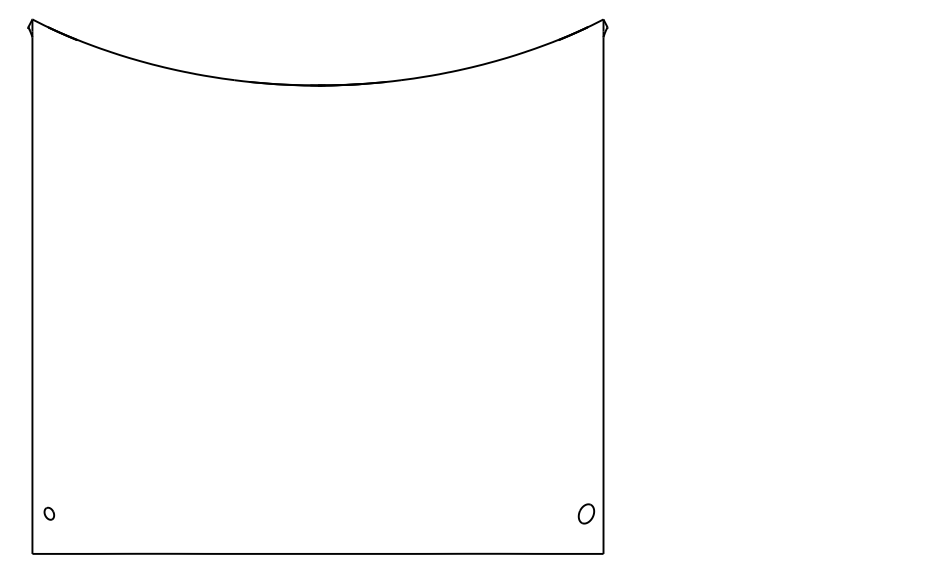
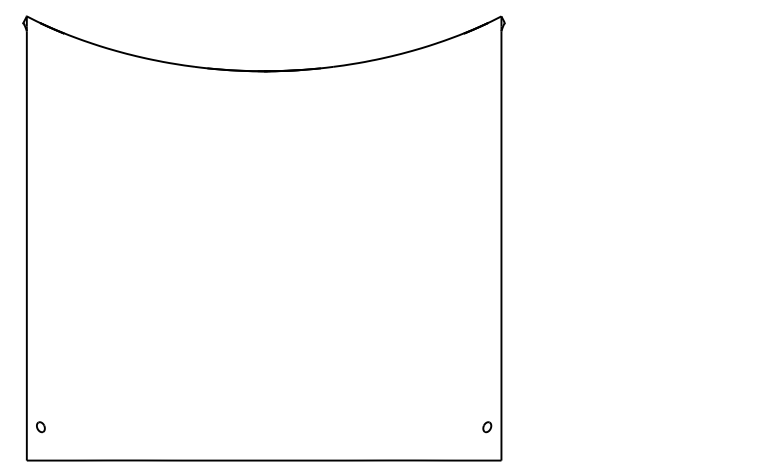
part: (586, 513) -> (487, 426), size x0.62

